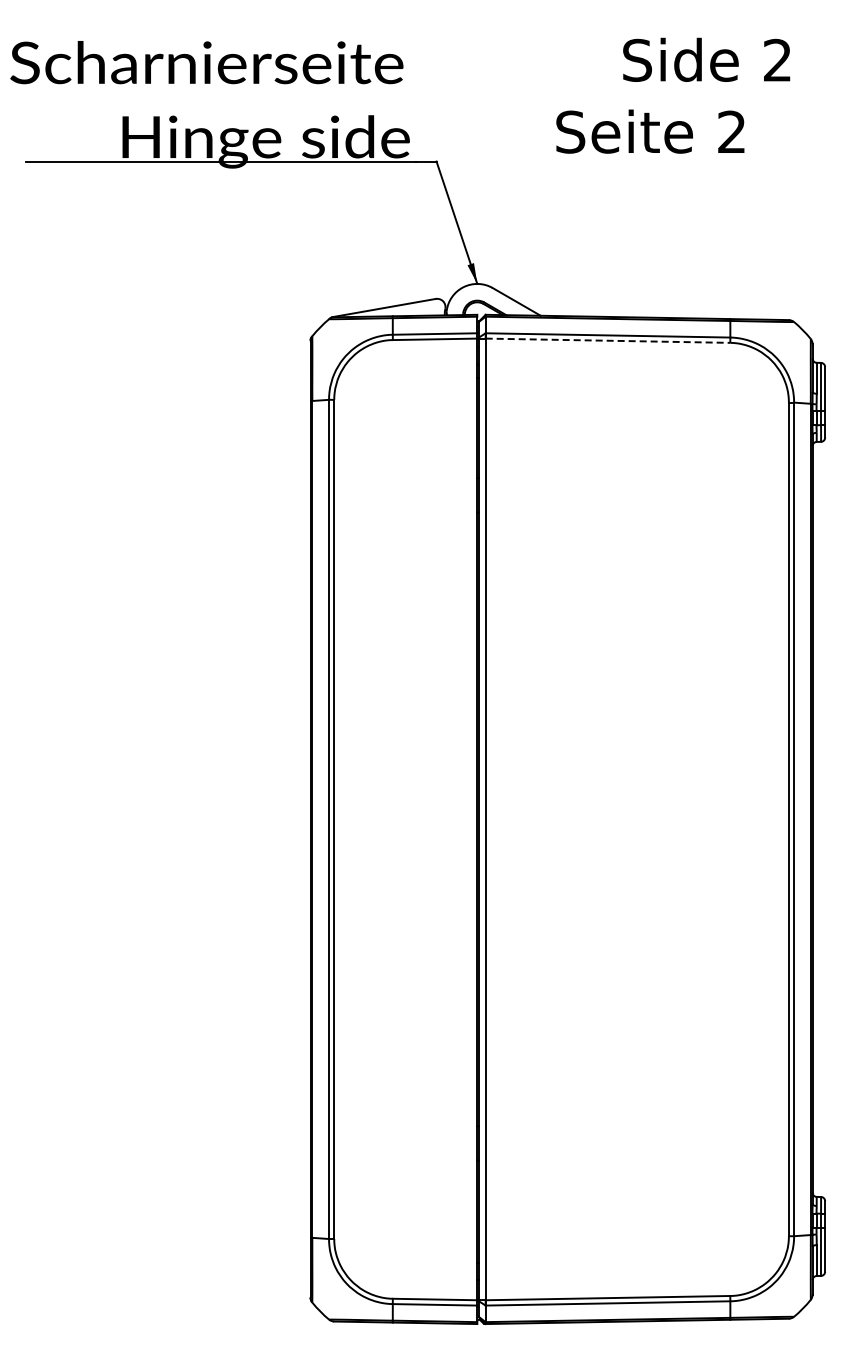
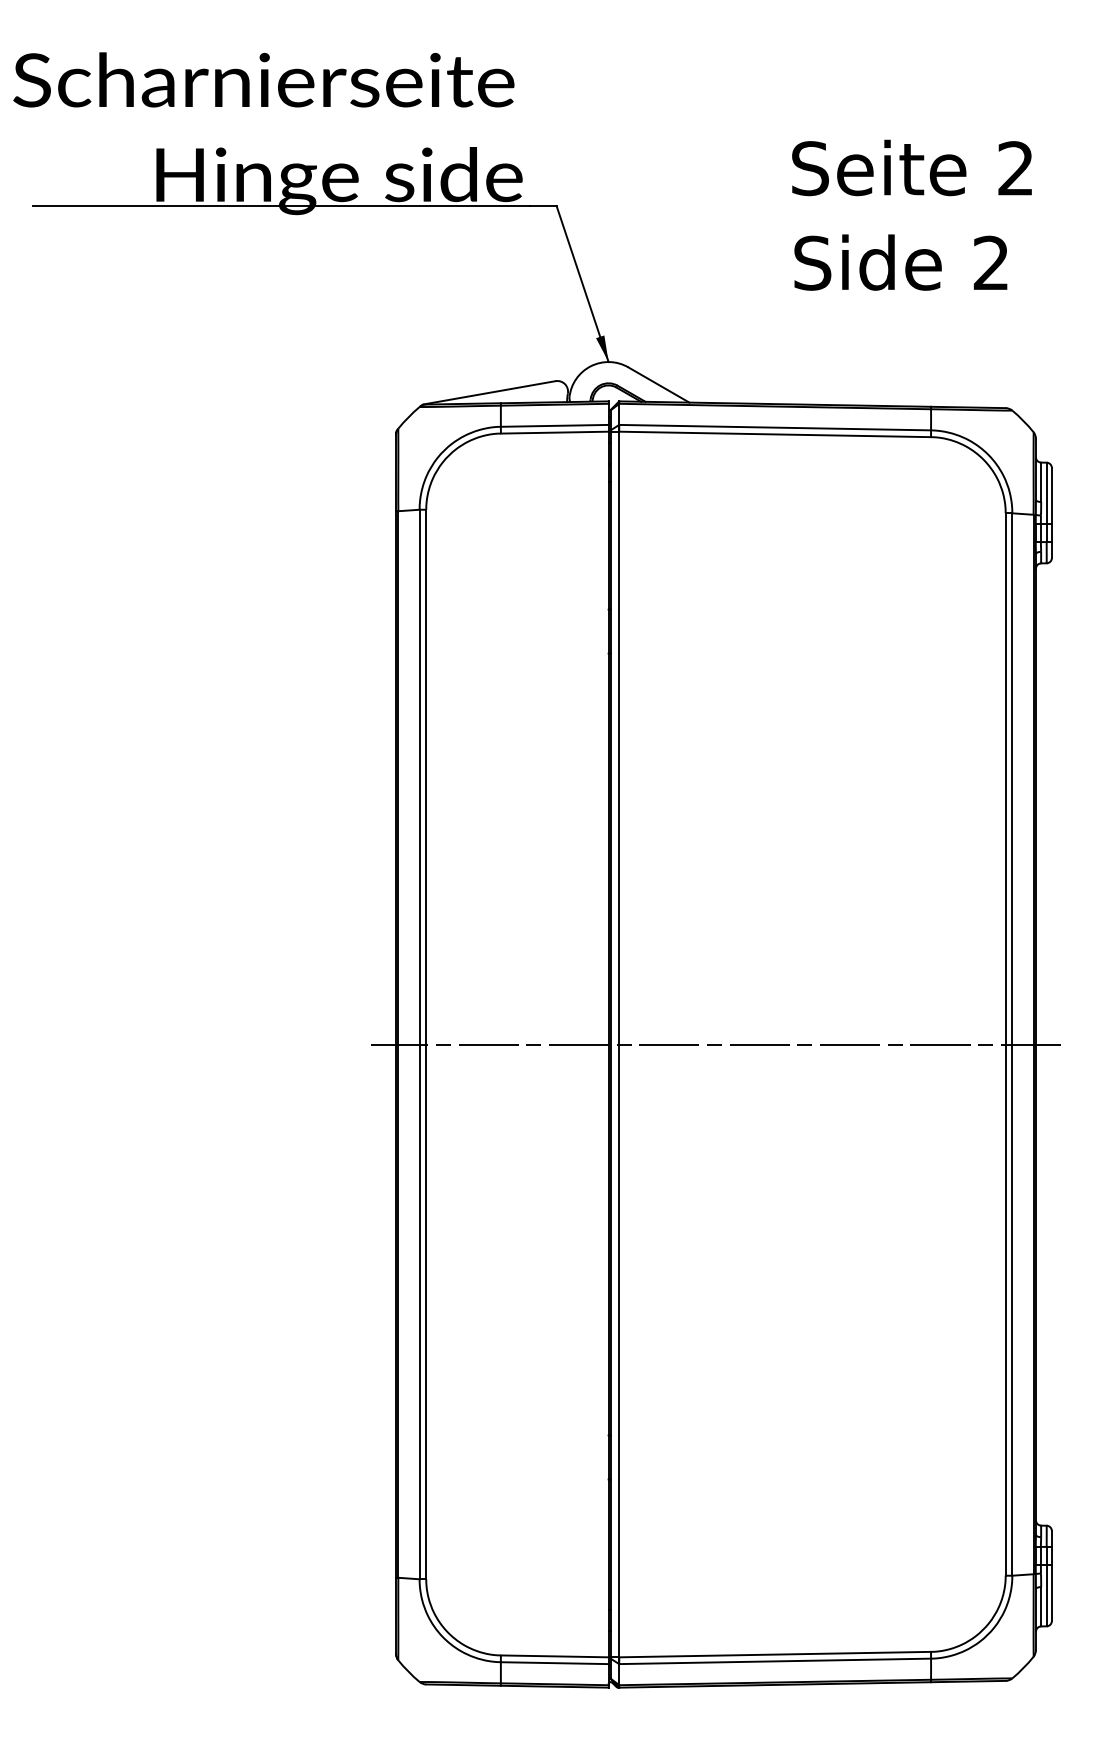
text: (706, 59) -> (900, 262), moved
text: (650, 131) -> (912, 167), moved
line: (608, 340) -> (775, 434), dashed -> solid
line: (561, 819) -> (715, 1044), added

